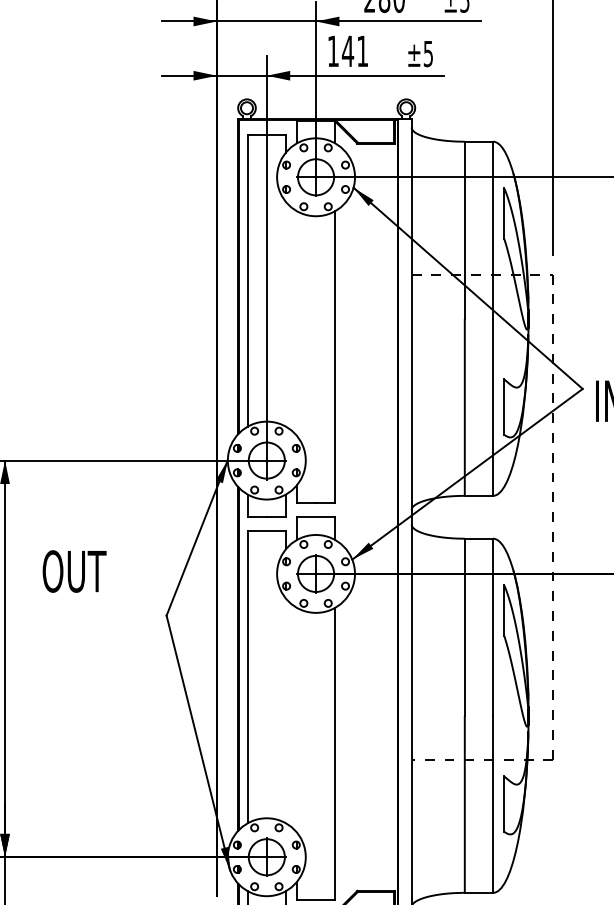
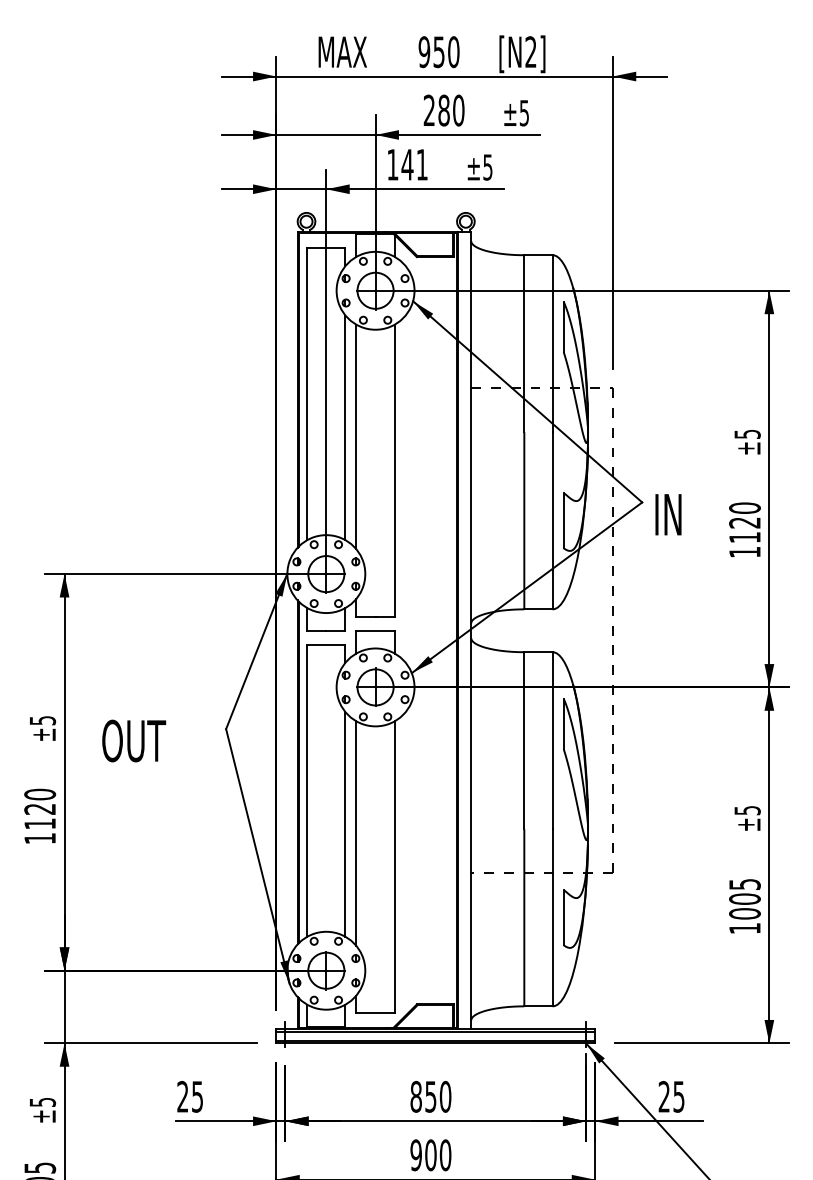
line: (285, 314) -> (345, 427), added
line: (296, 323) -> (356, 436), added
text: (74, 571) -> (134, 740), moved
line: (285, 711) -> (345, 824), added
line: (296, 720) -> (356, 833), added

